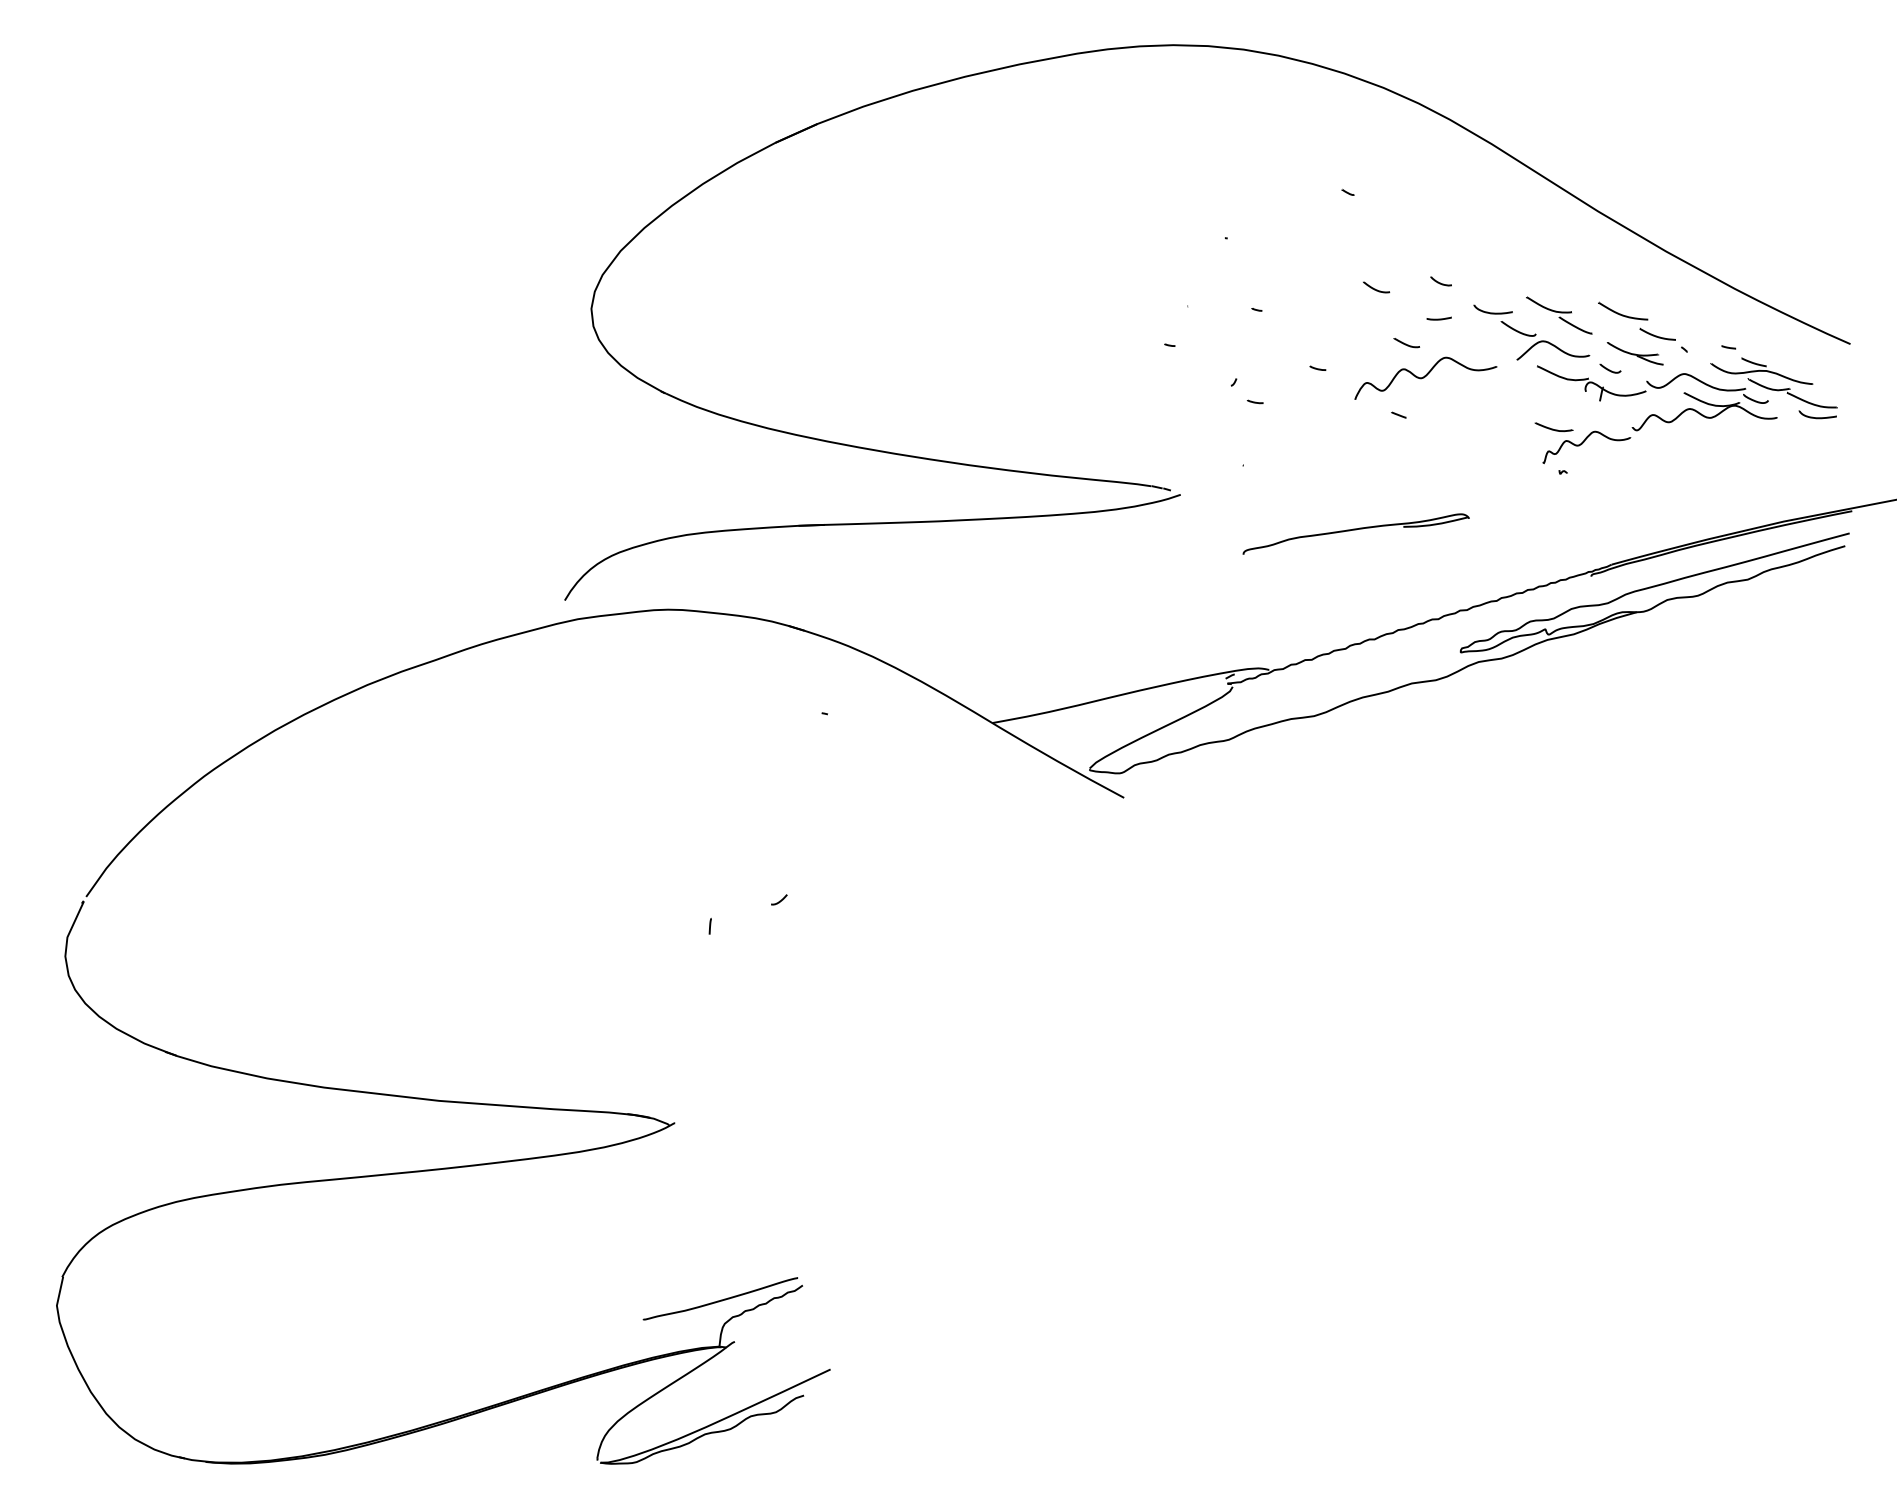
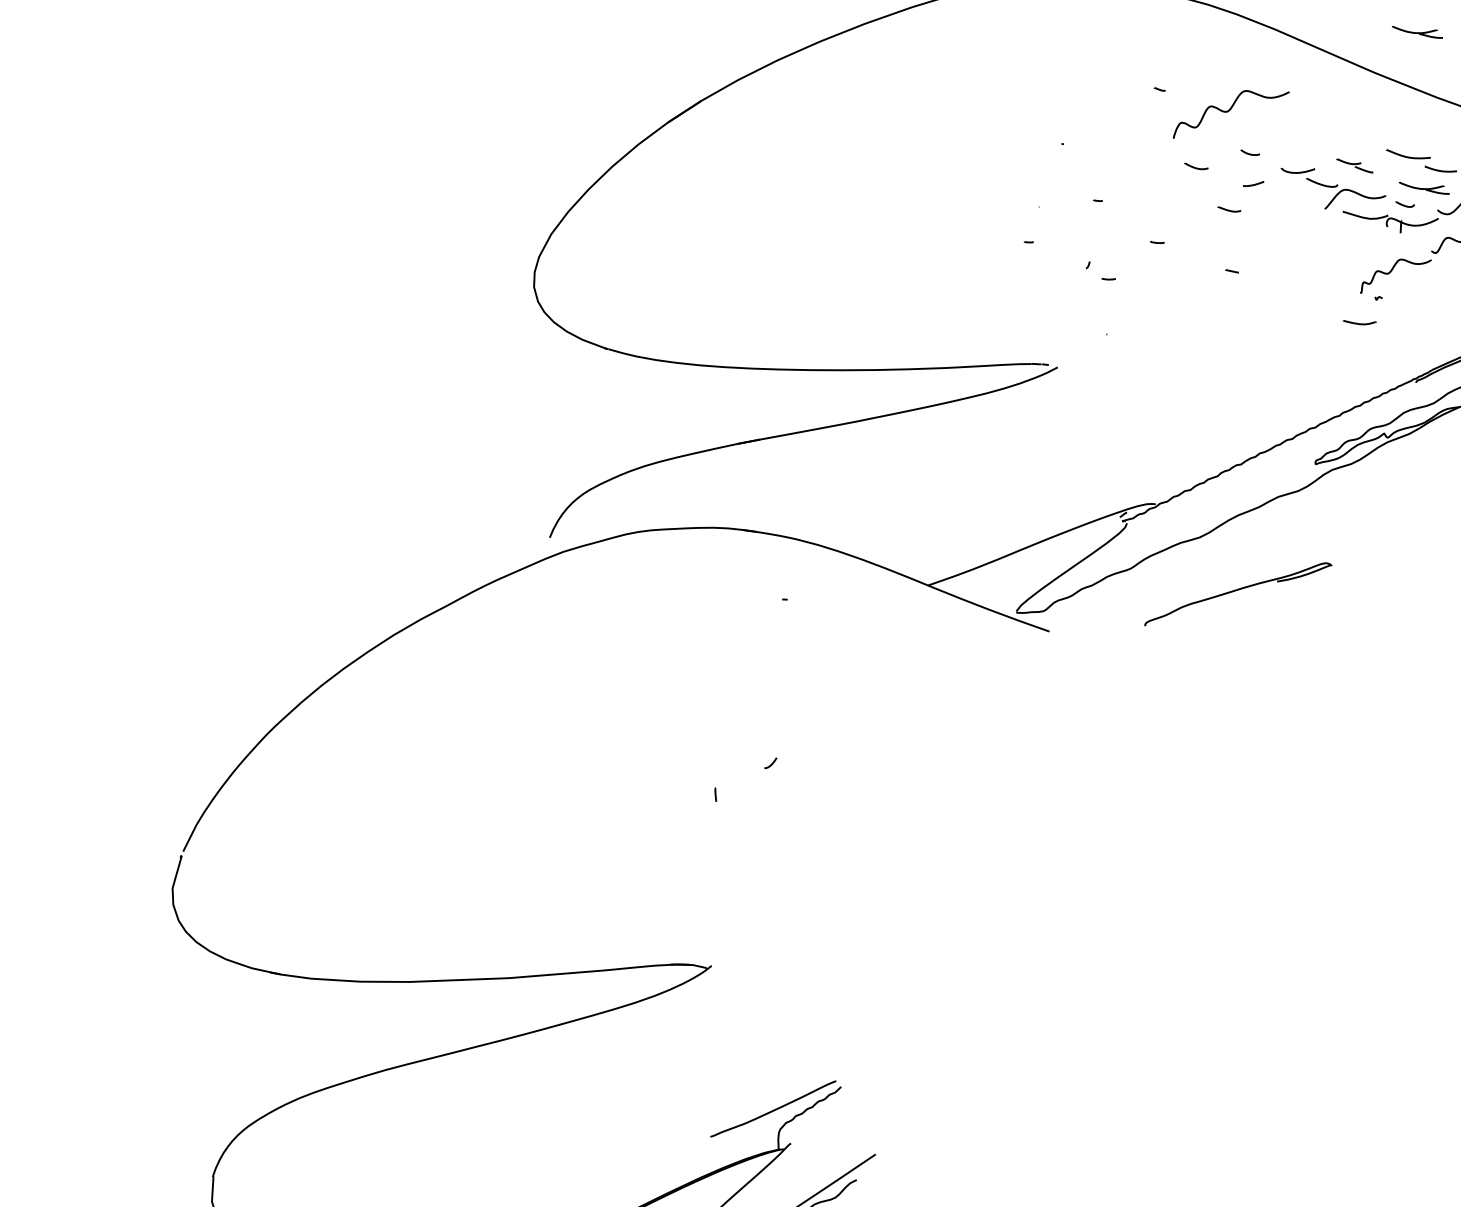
part: (1654, 172) -> (1416, 32), added
part: (1559, 315) -> (1355, 165), size x0.6
curve: (1425, 377) -> (1230, 110), moved
curve: (1553, 428) -> (1359, 323), moved
part: (1355, 533) -> (1237, 593), moved

